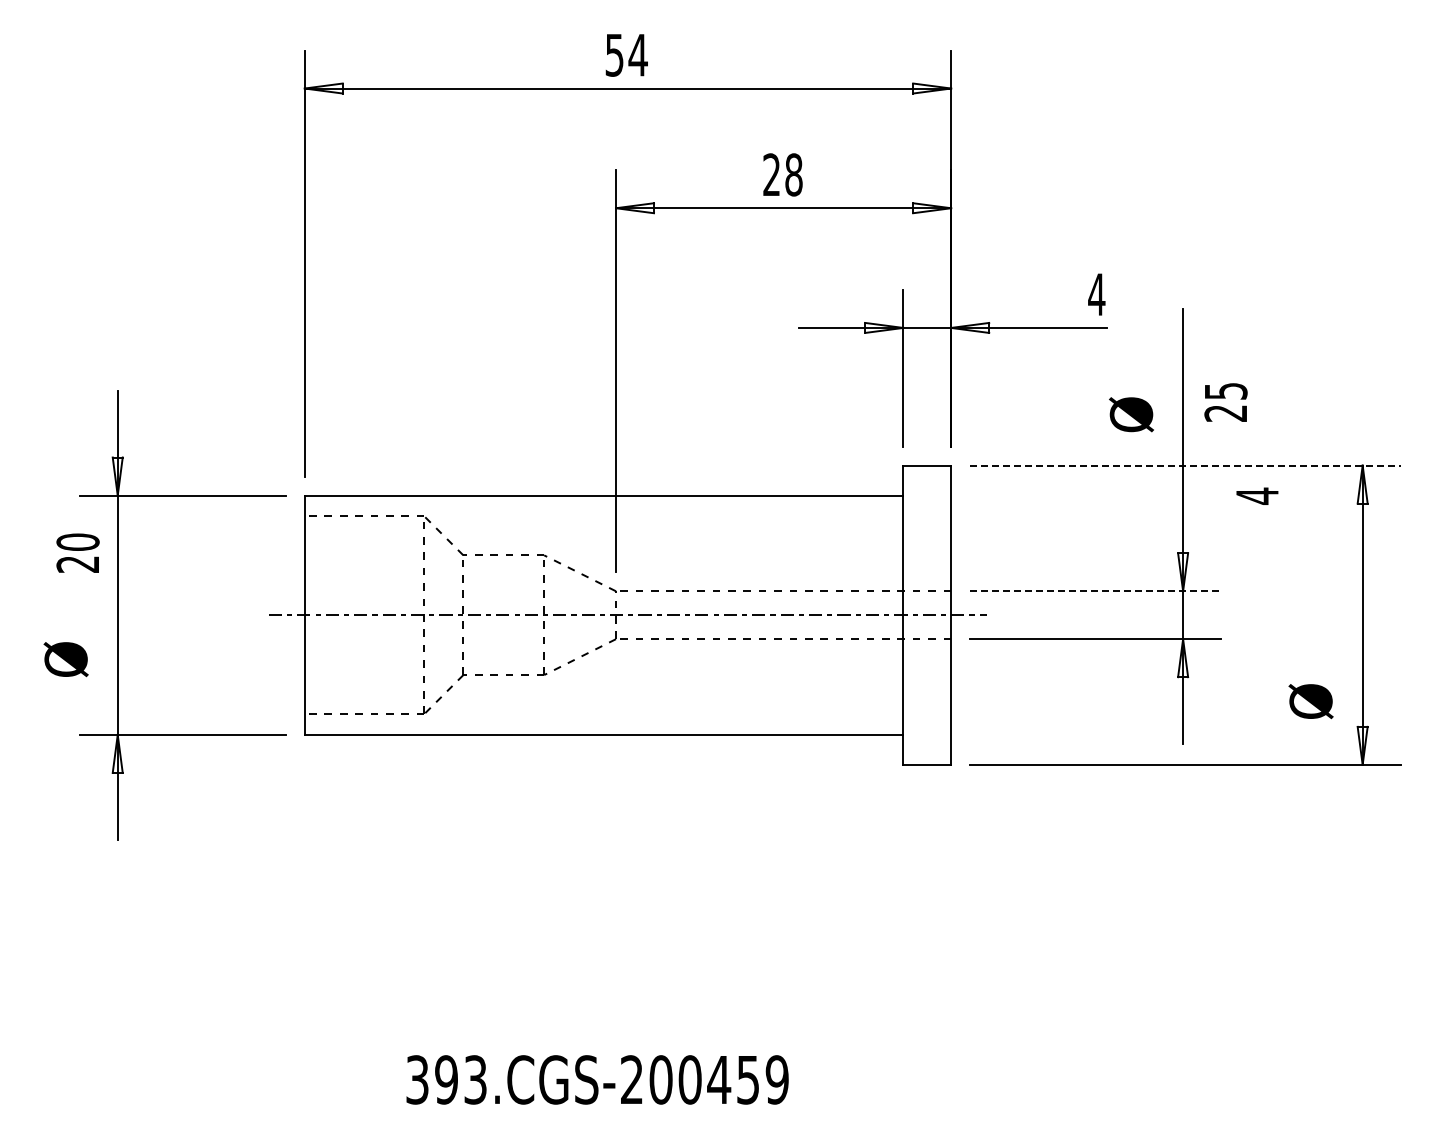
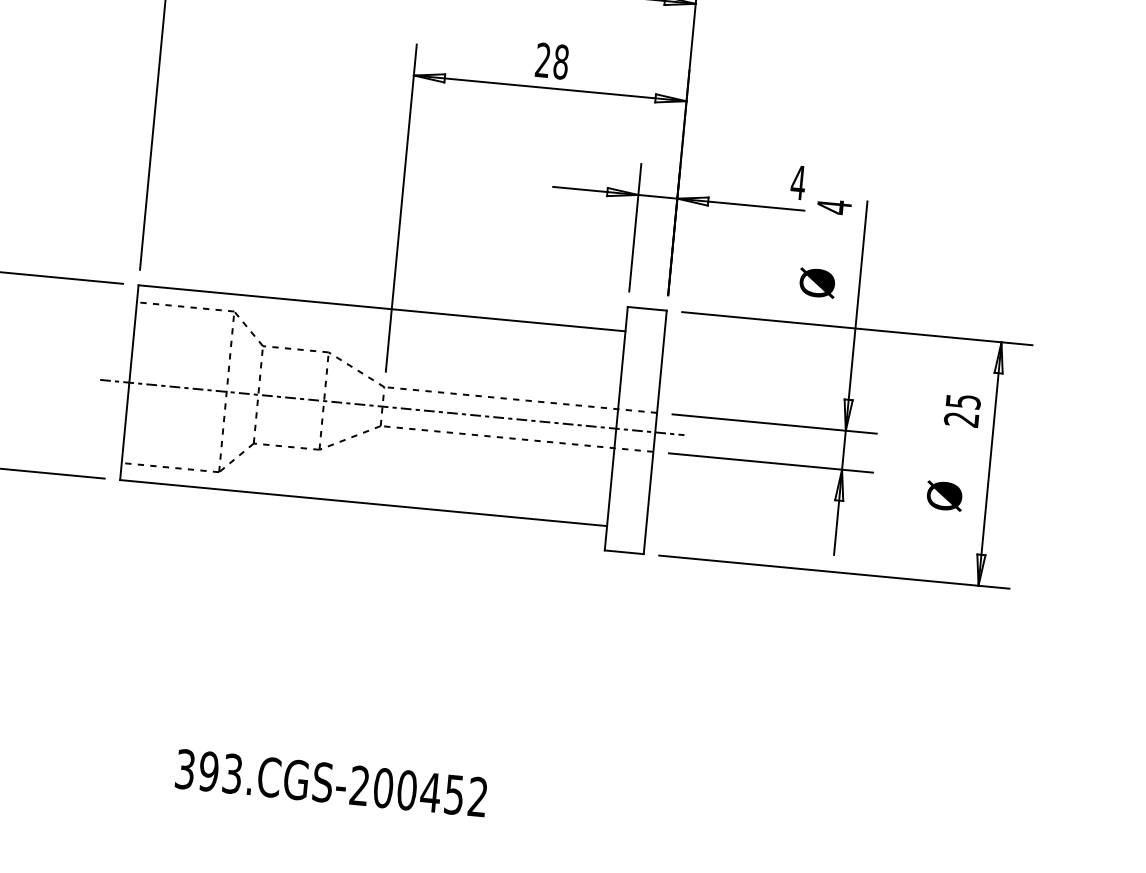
text: (1225, 402) -> (962, 410), moved
line: (1185, 465) -> (857, 328), dashed -> solid
text: (1257, 495) -> (834, 206), moved
line: (1096, 591) -> (775, 424), dashed -> solid
text: (1310, 701) -> (944, 496), moved
text: (776, 1079) -> (477, 796), 393.CGS-200459 -> 393.CGS-200452

